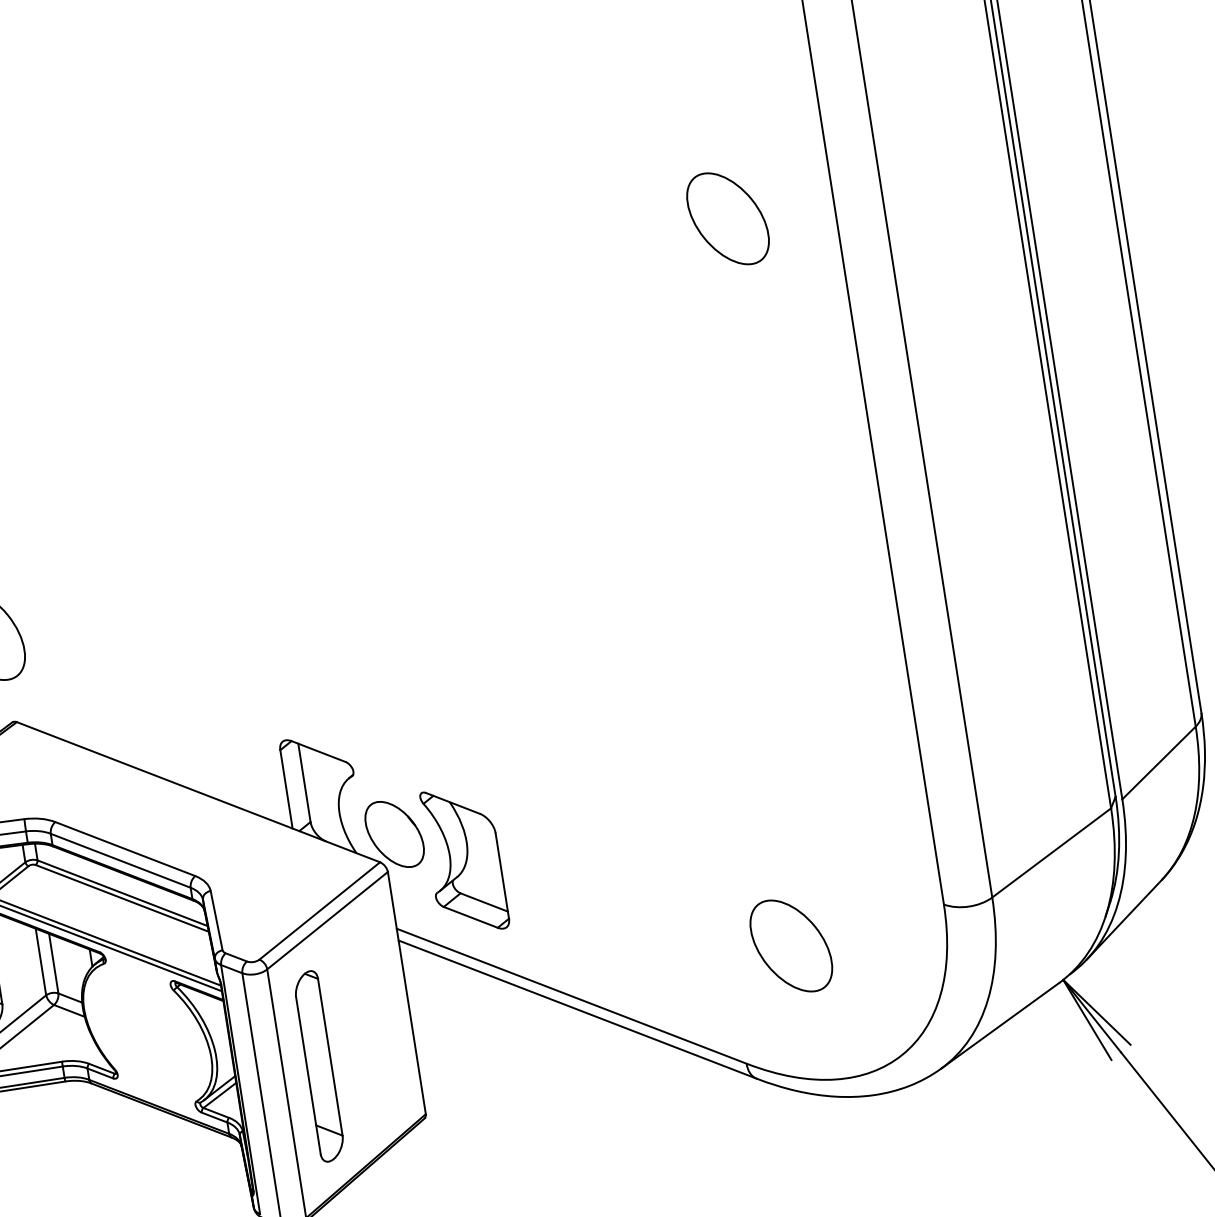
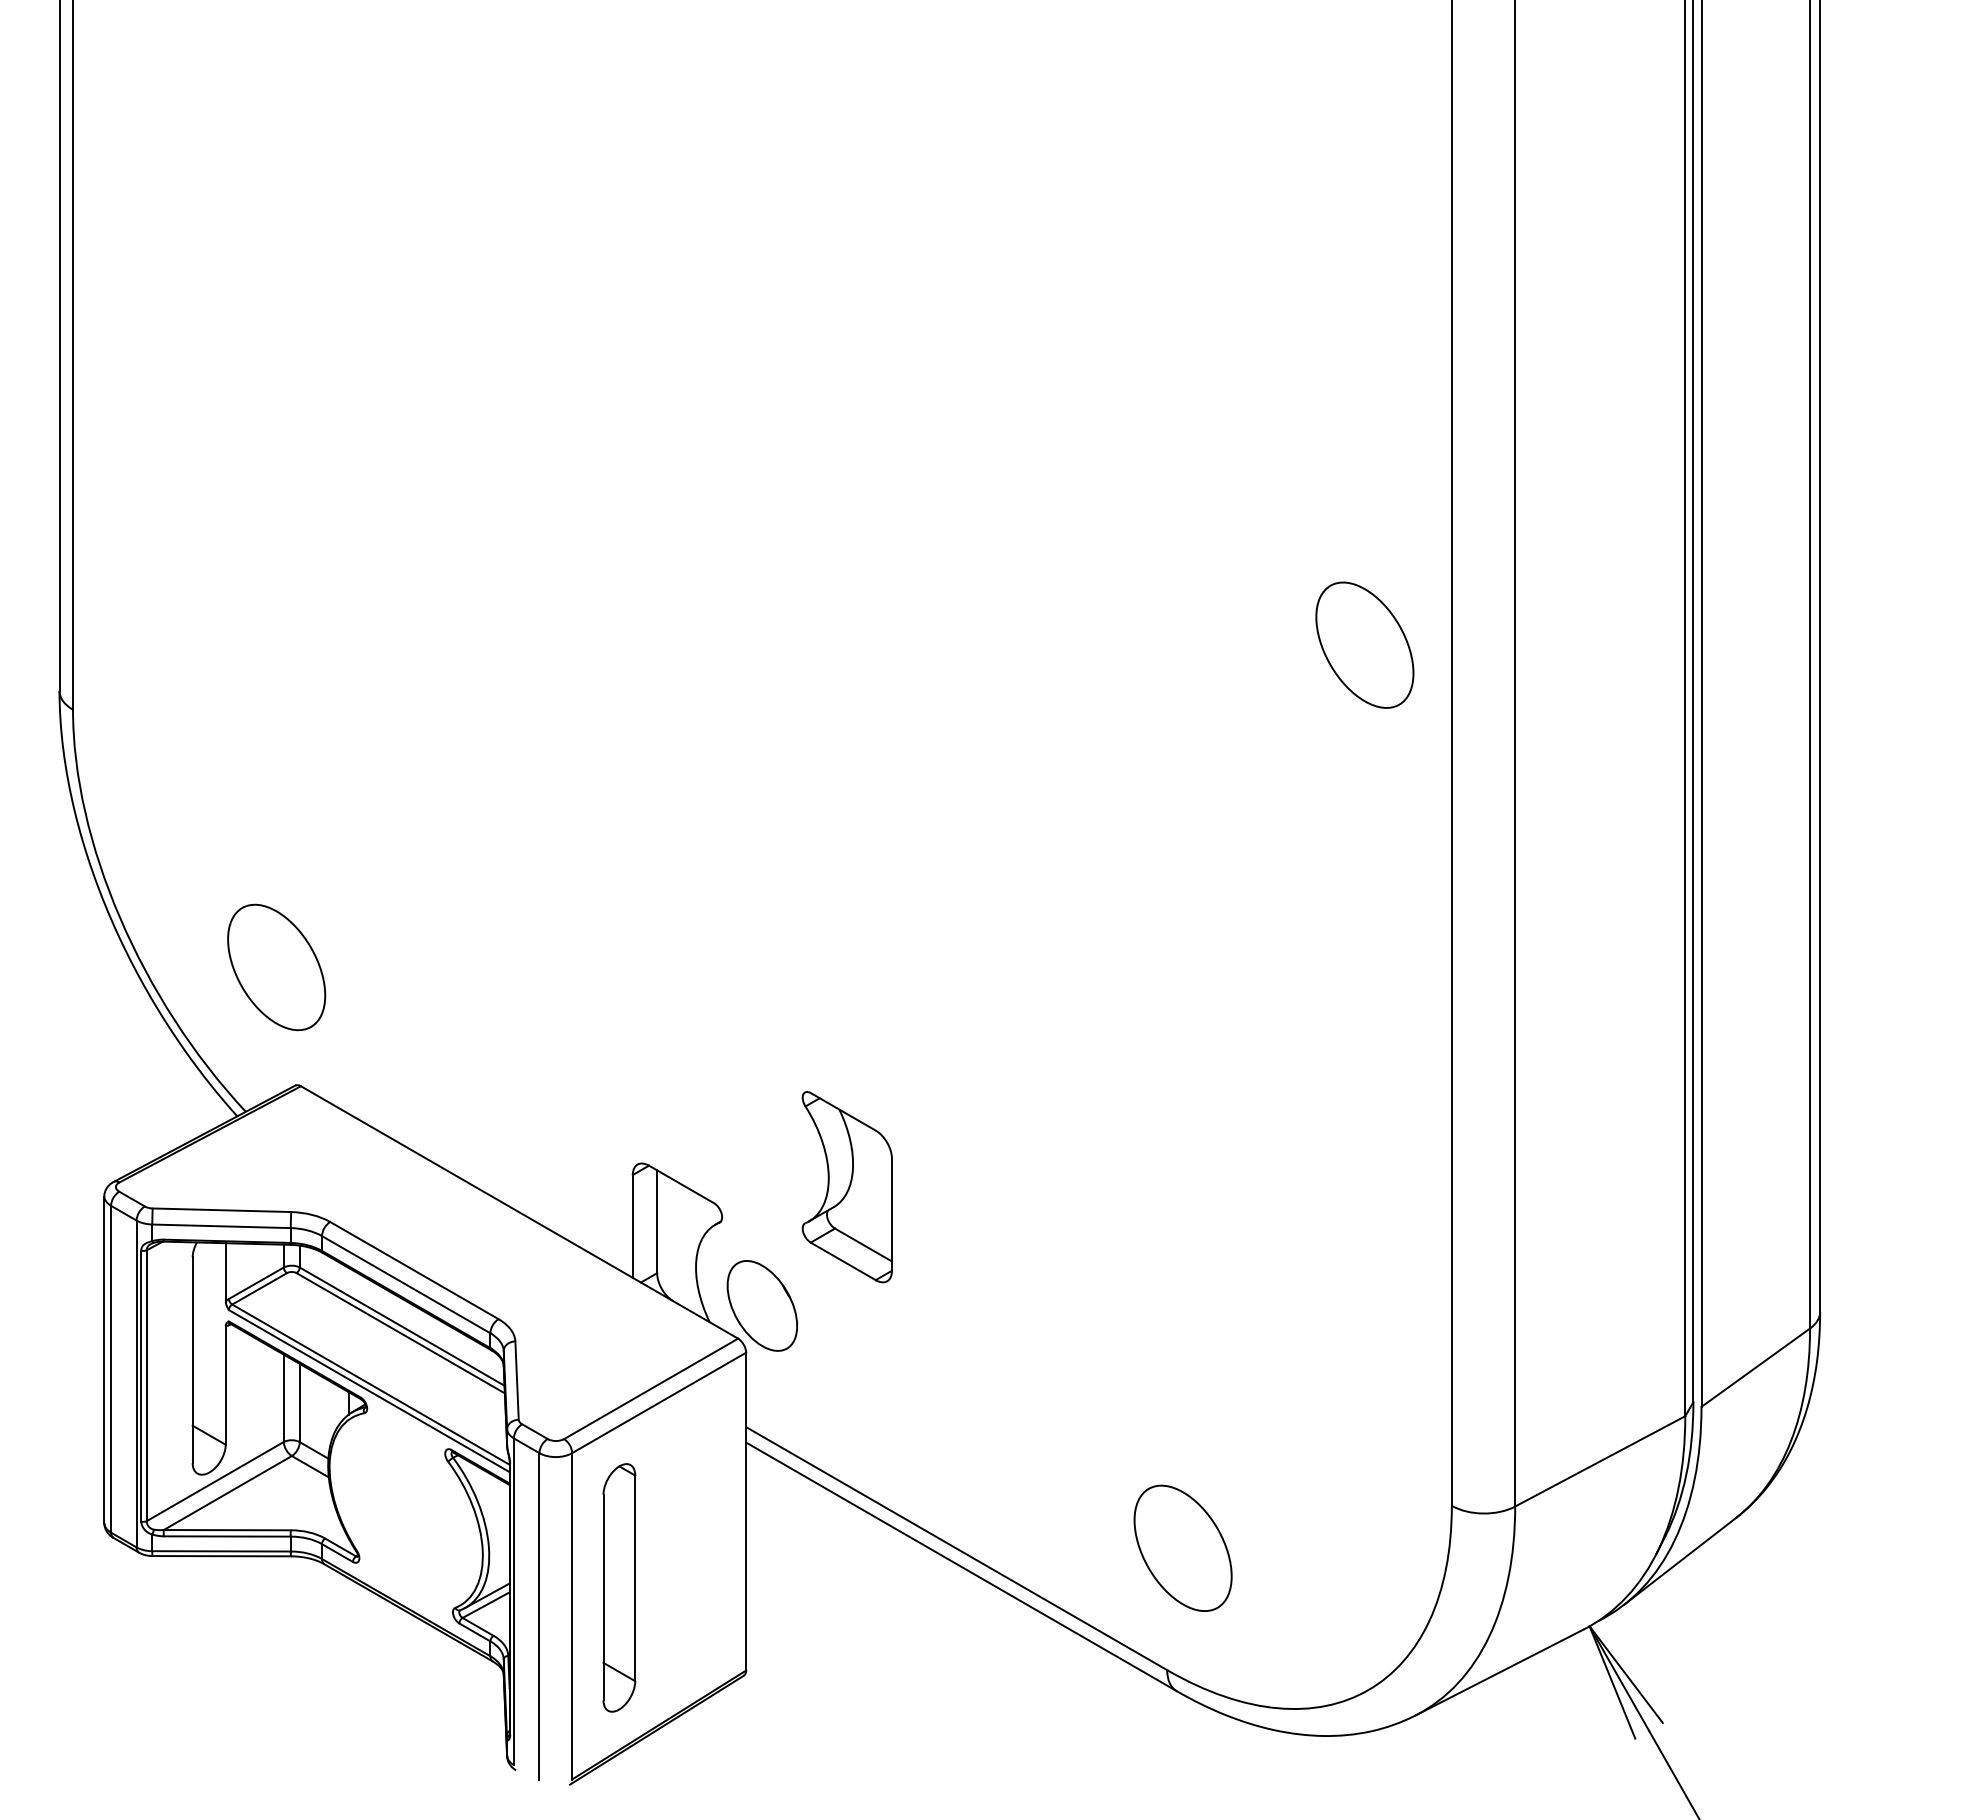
part: (727, 218) -> (1364, 644), moved
part: (464, 860) -> (846, 1187), moved
part: (790, 945) -> (1182, 1547), moved

